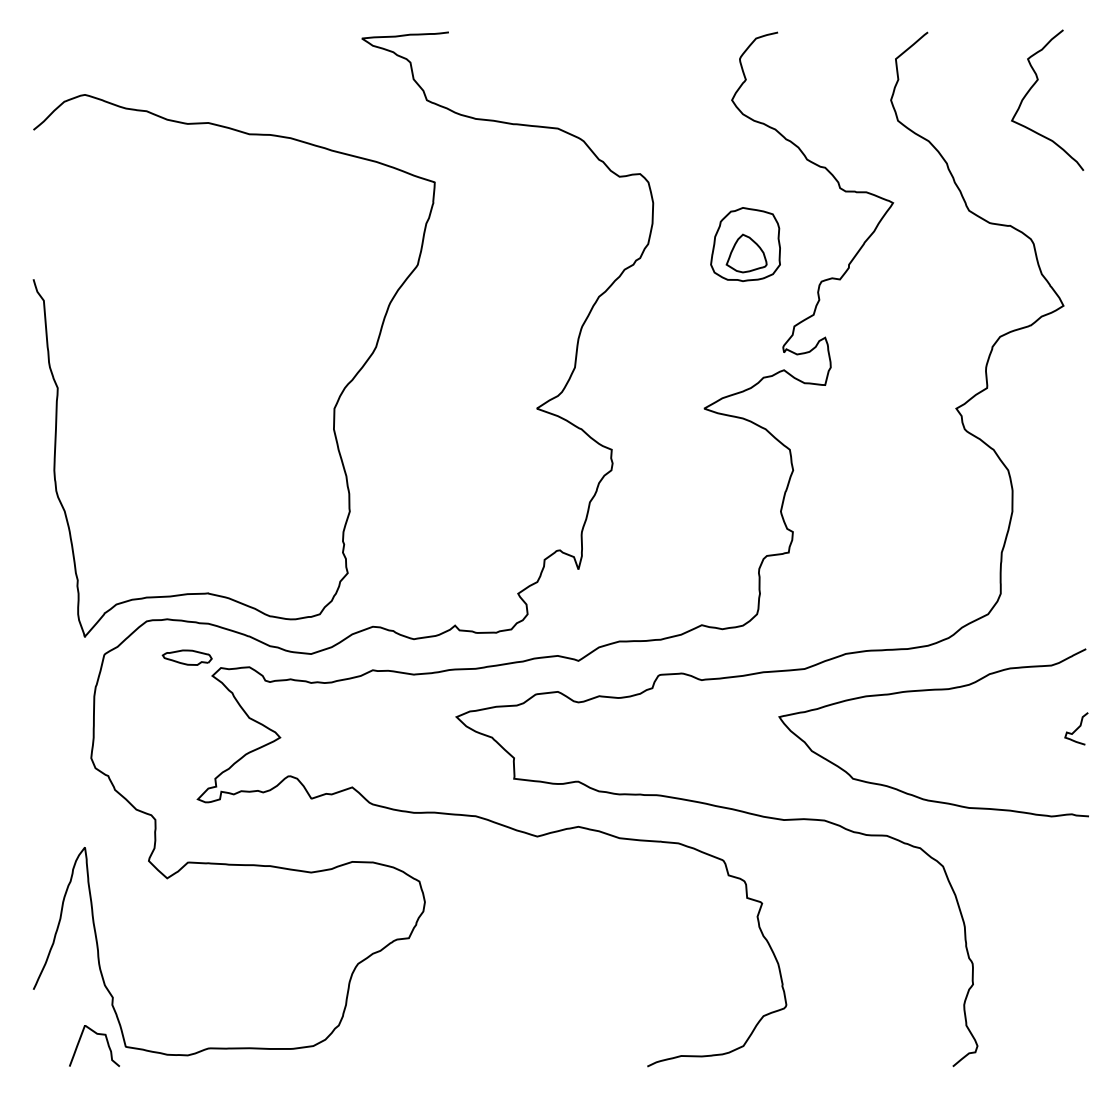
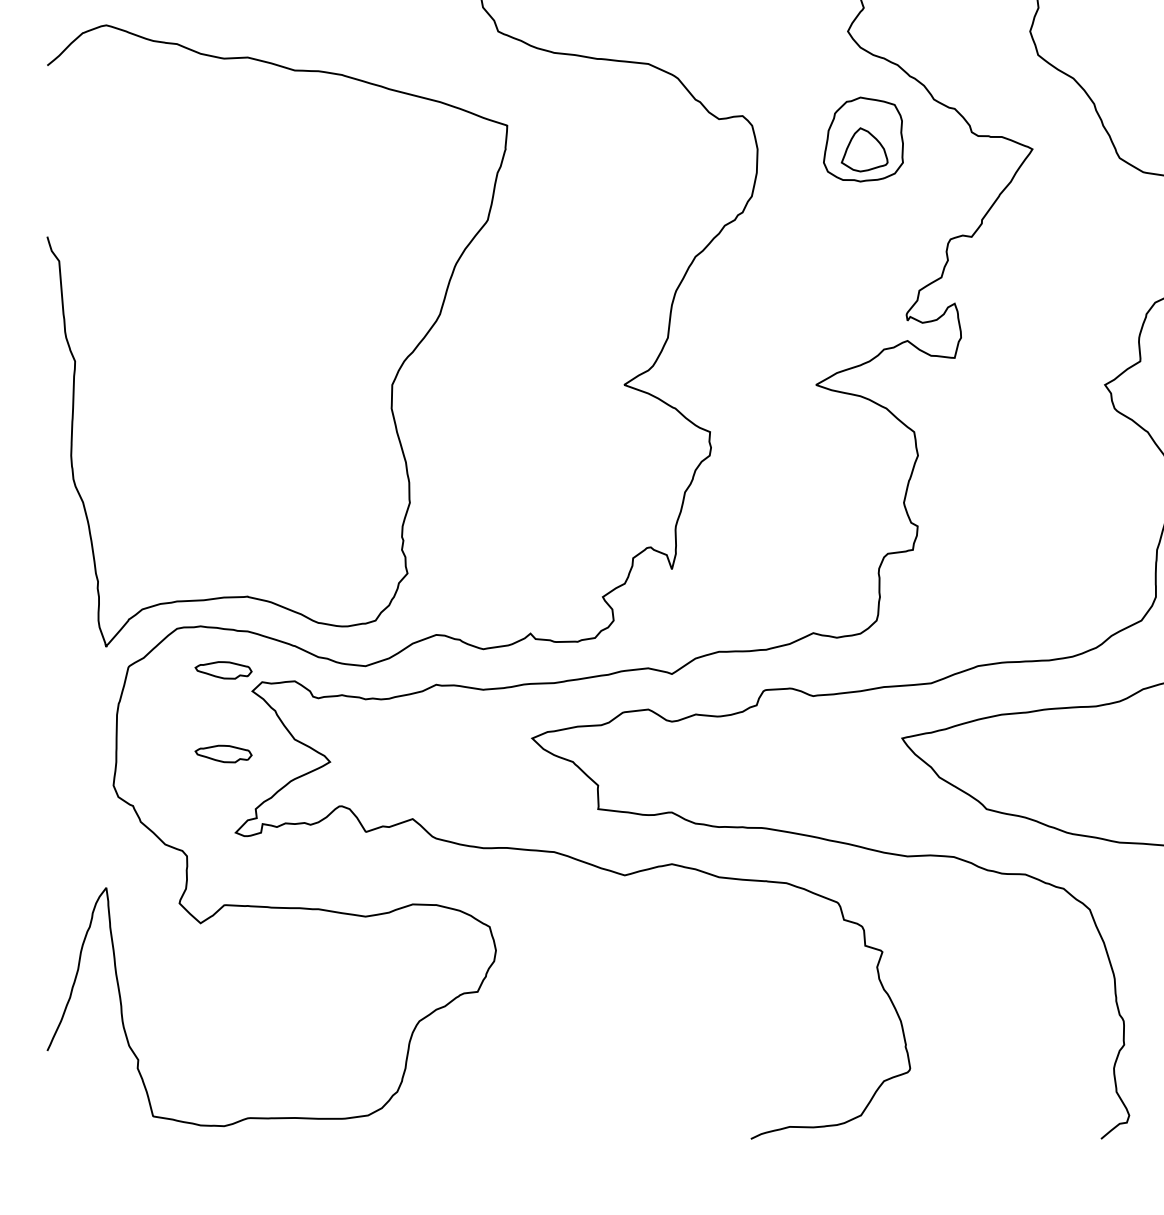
part: (745, 244) -> (863, 139), moved
part: (186, 730) -> (222, 753), added
curve: (96, 1034) -> (119, 1102), removed

